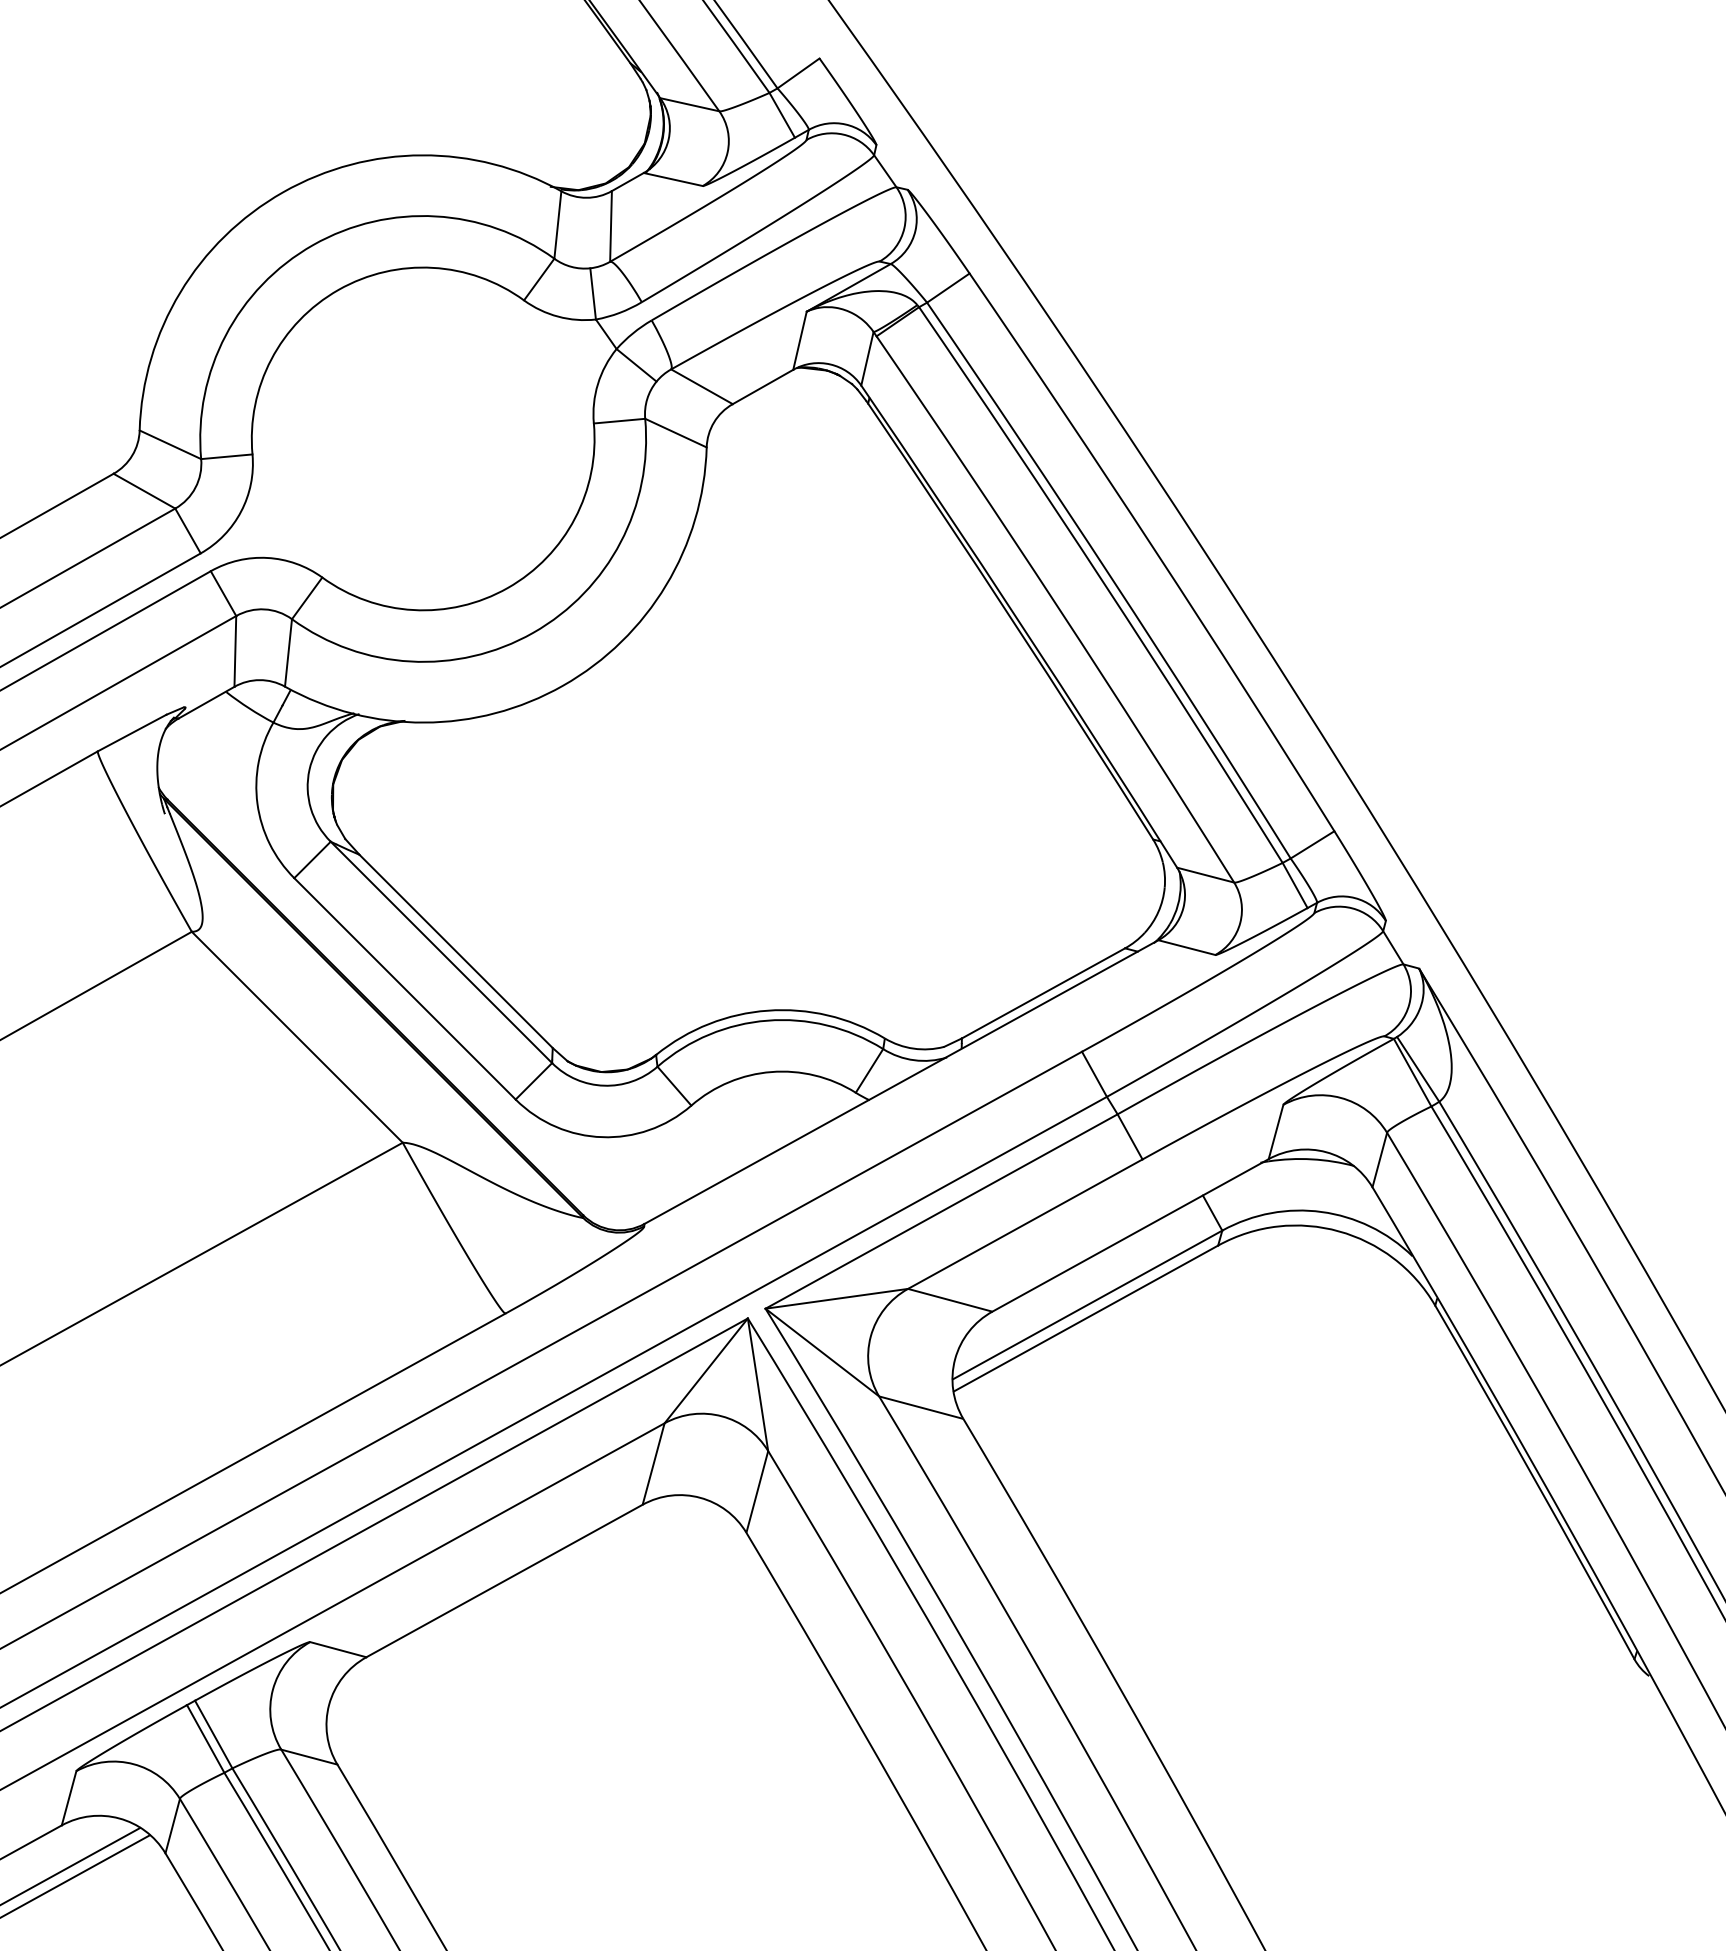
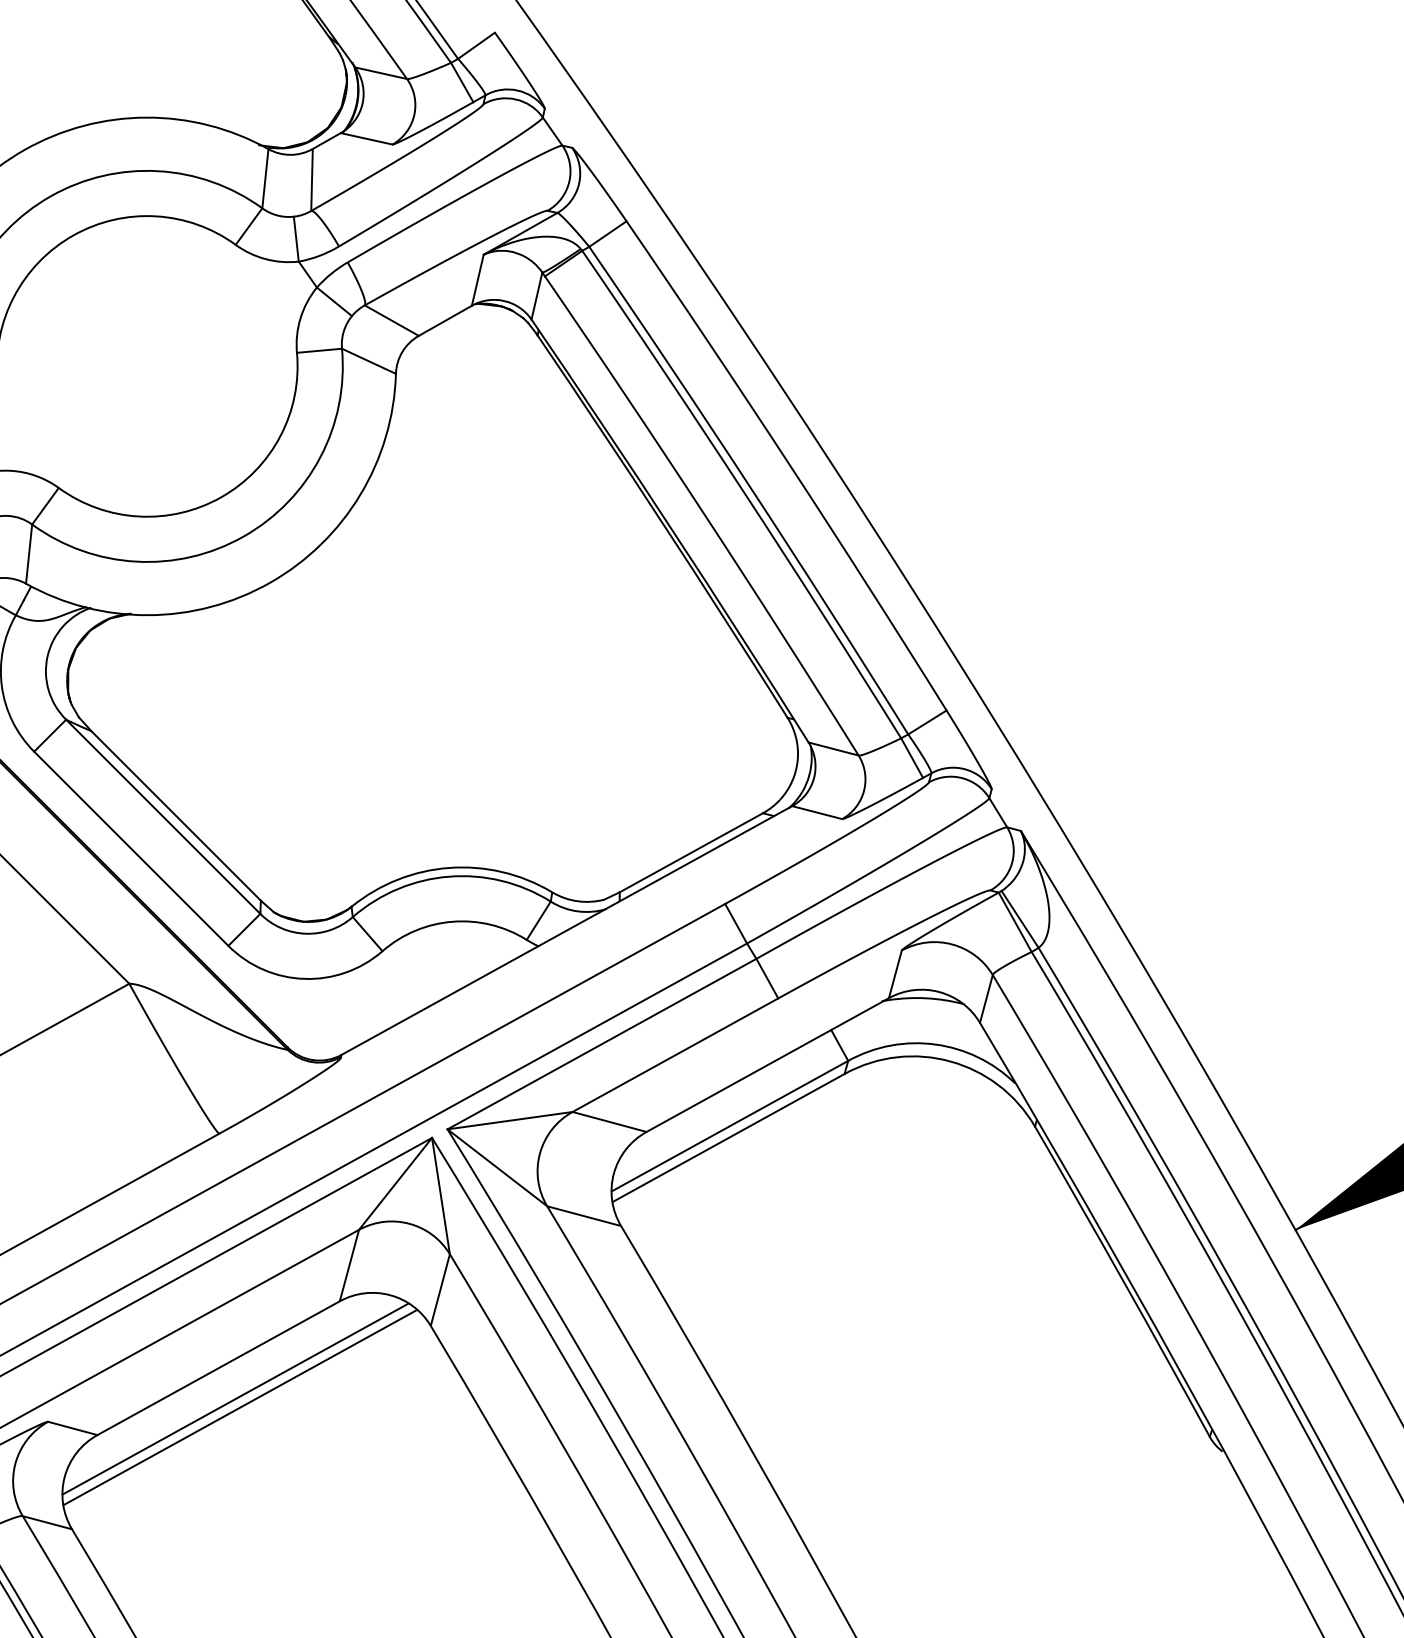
line: (523, 1615) -> (235, 1398), added
line: (528, 1625) -> (239, 1407), added

